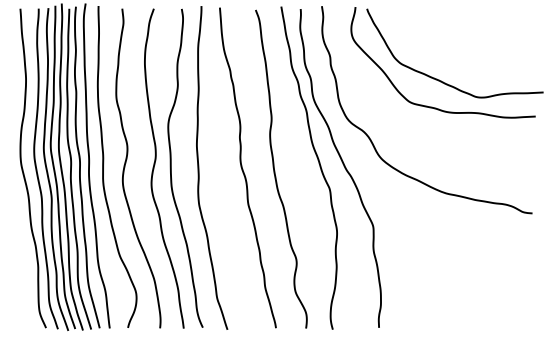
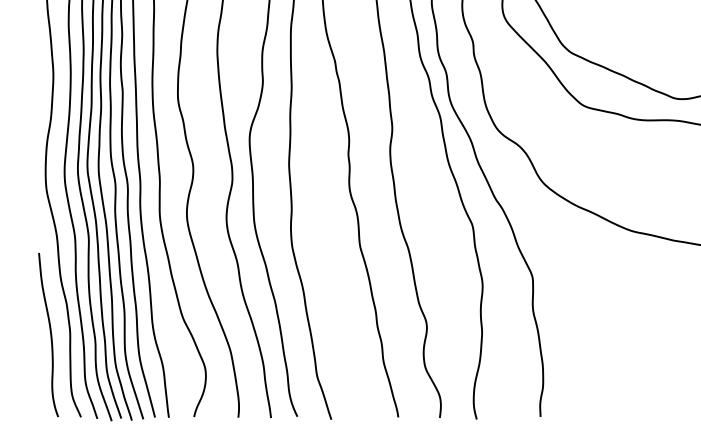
curve: (23, 268) -> (49, 335), added

